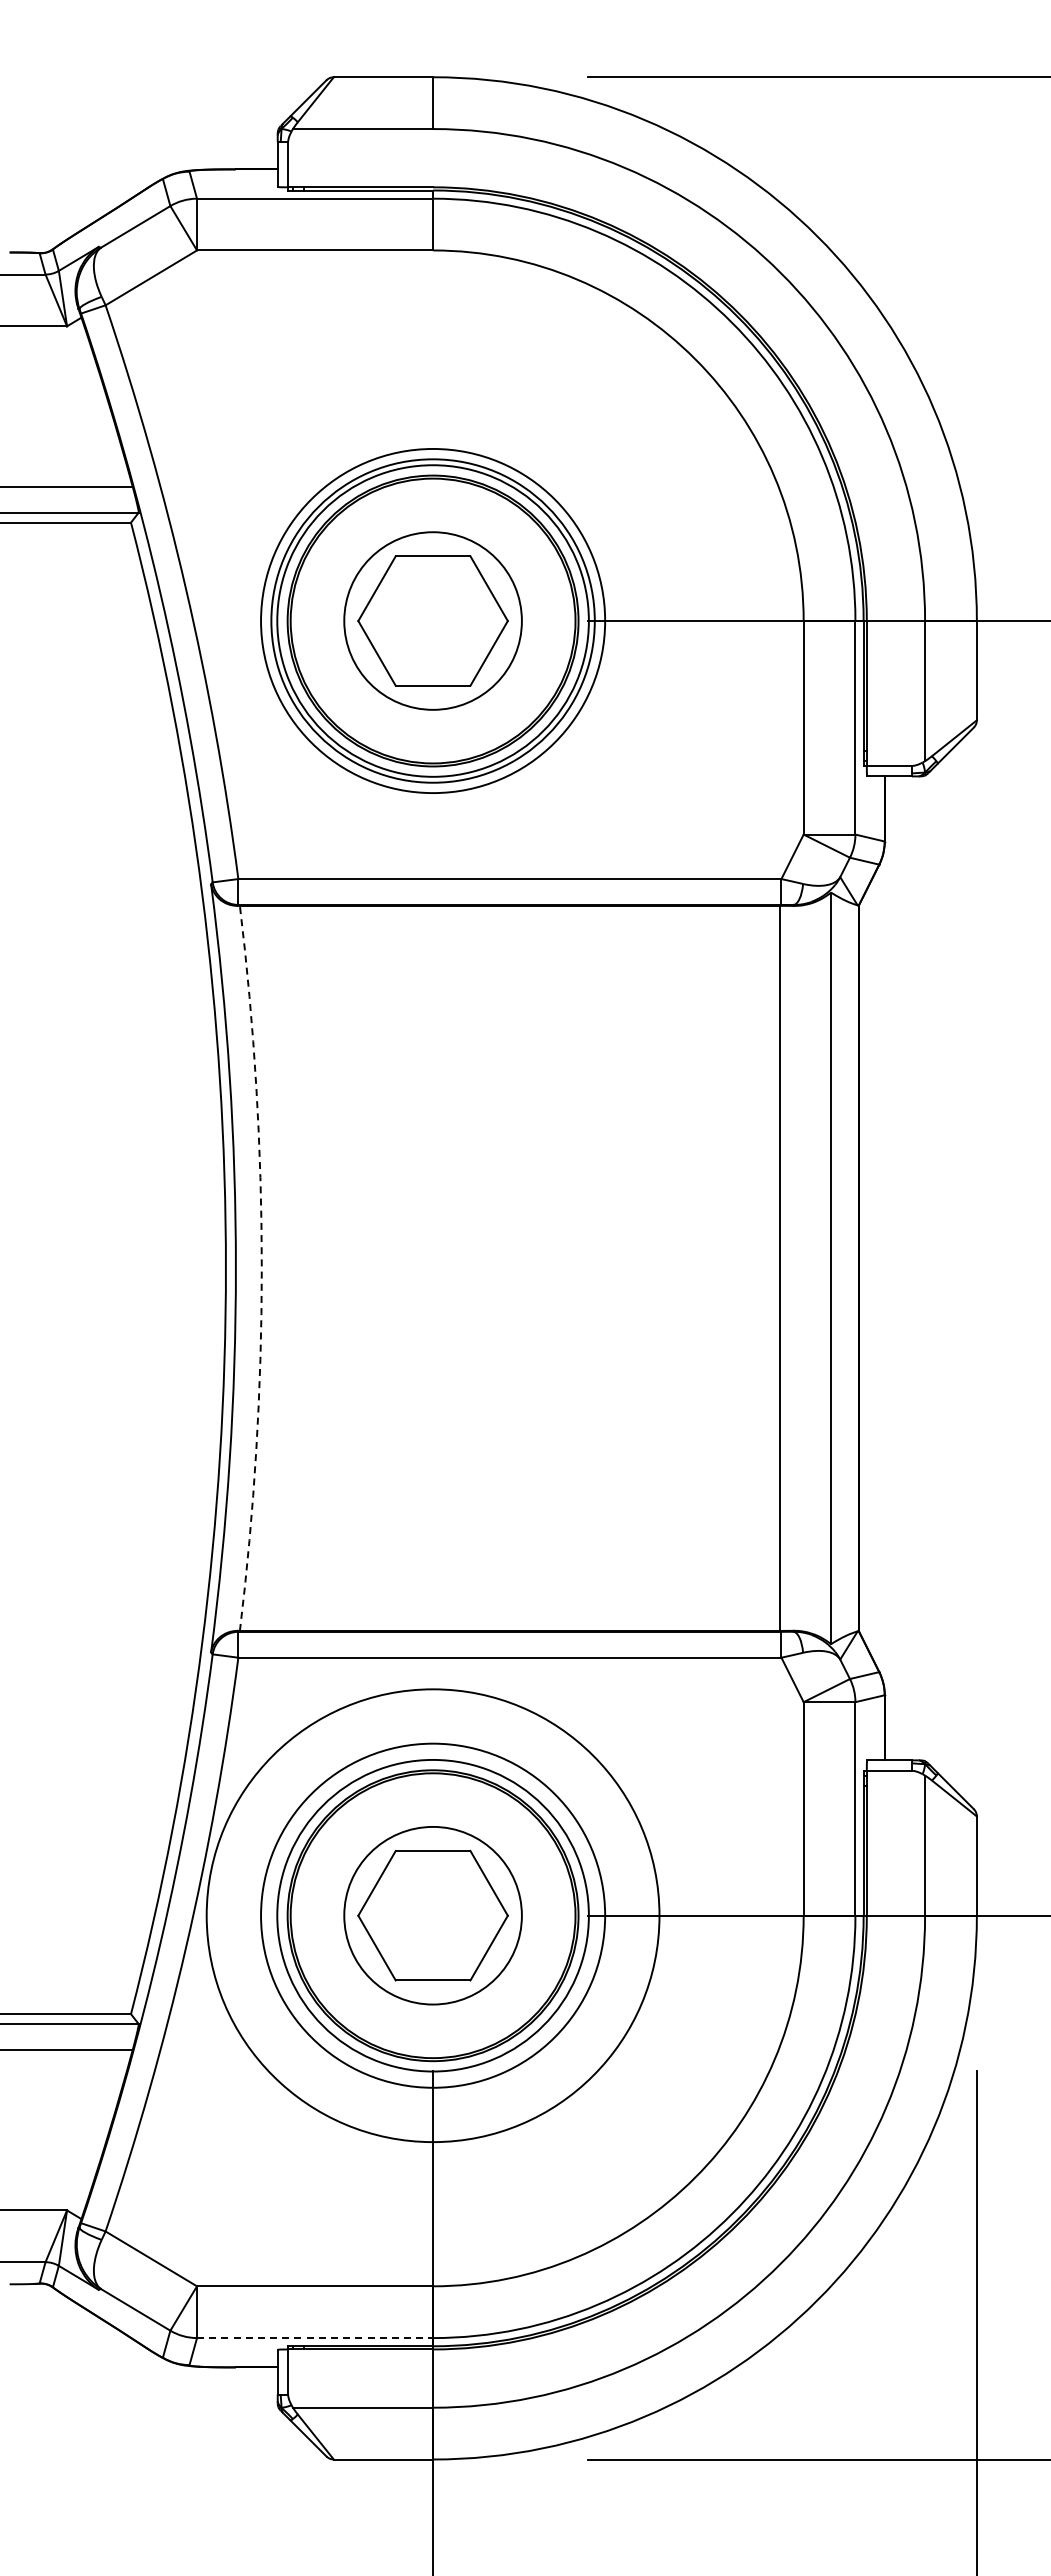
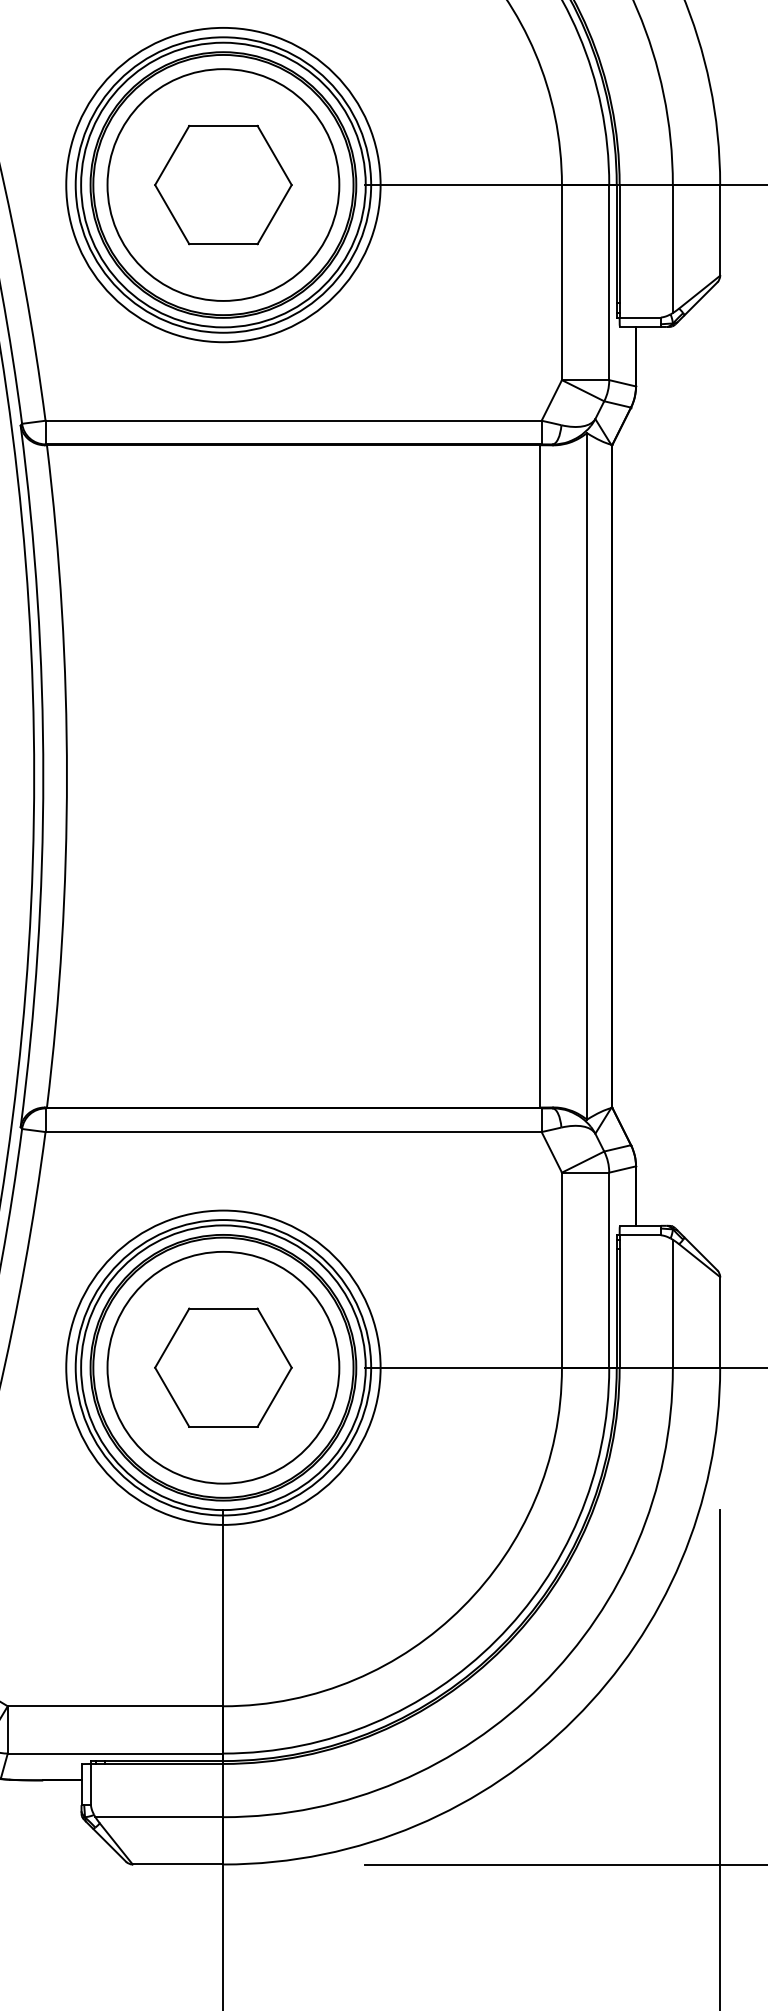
circle: (432, 620) -> (222, 184), size x1.43
arc: (261, 1268) -> (66, 776), dashed -> solid
circle: (432, 1915) -> (222, 1367), size x0.71
circle: (432, 1915) -> (222, 1367), size x1.43
line: (315, 2338) -> (116, 1753), dashed -> solid

